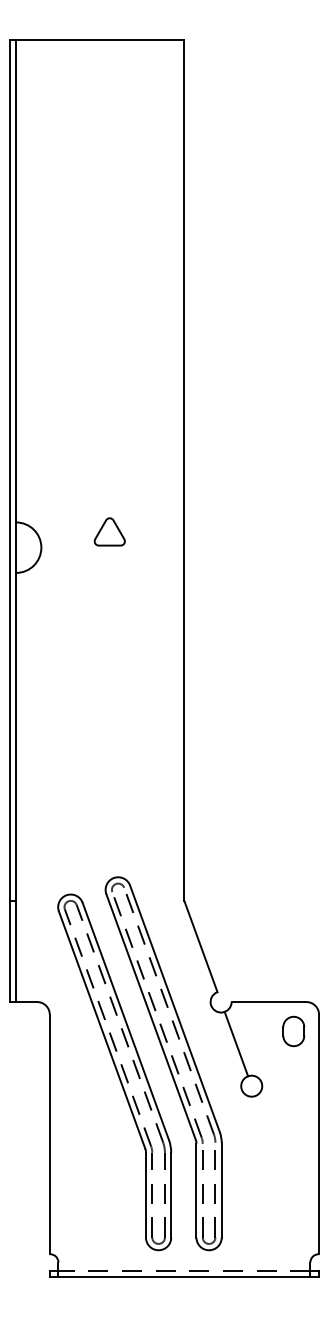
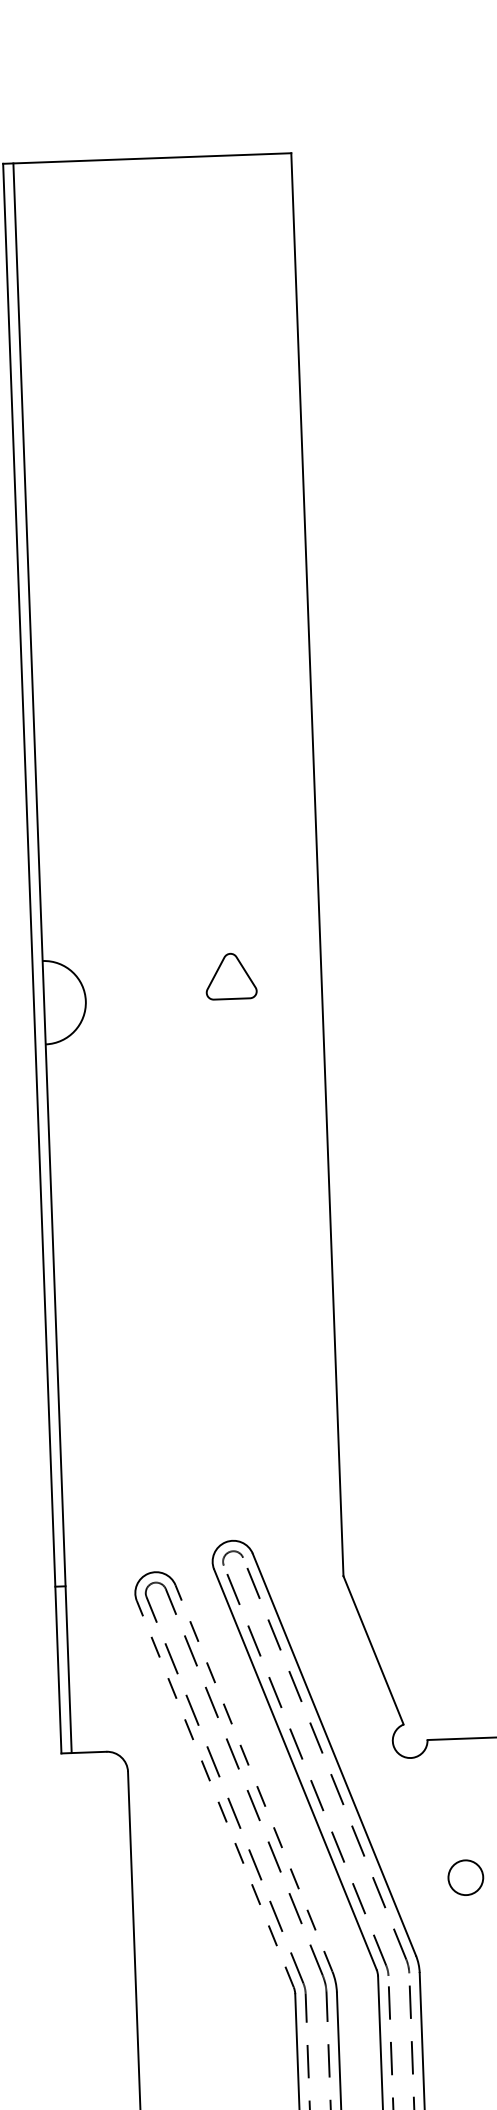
part: (109, 531) -> (230, 975), moved
line: (125, 1020) -> (253, 1776), solid -> dashed
line: (101, 1029) -> (214, 1793), solid -> dashed
line: (236, 1043) -> (438, 1808), removed

